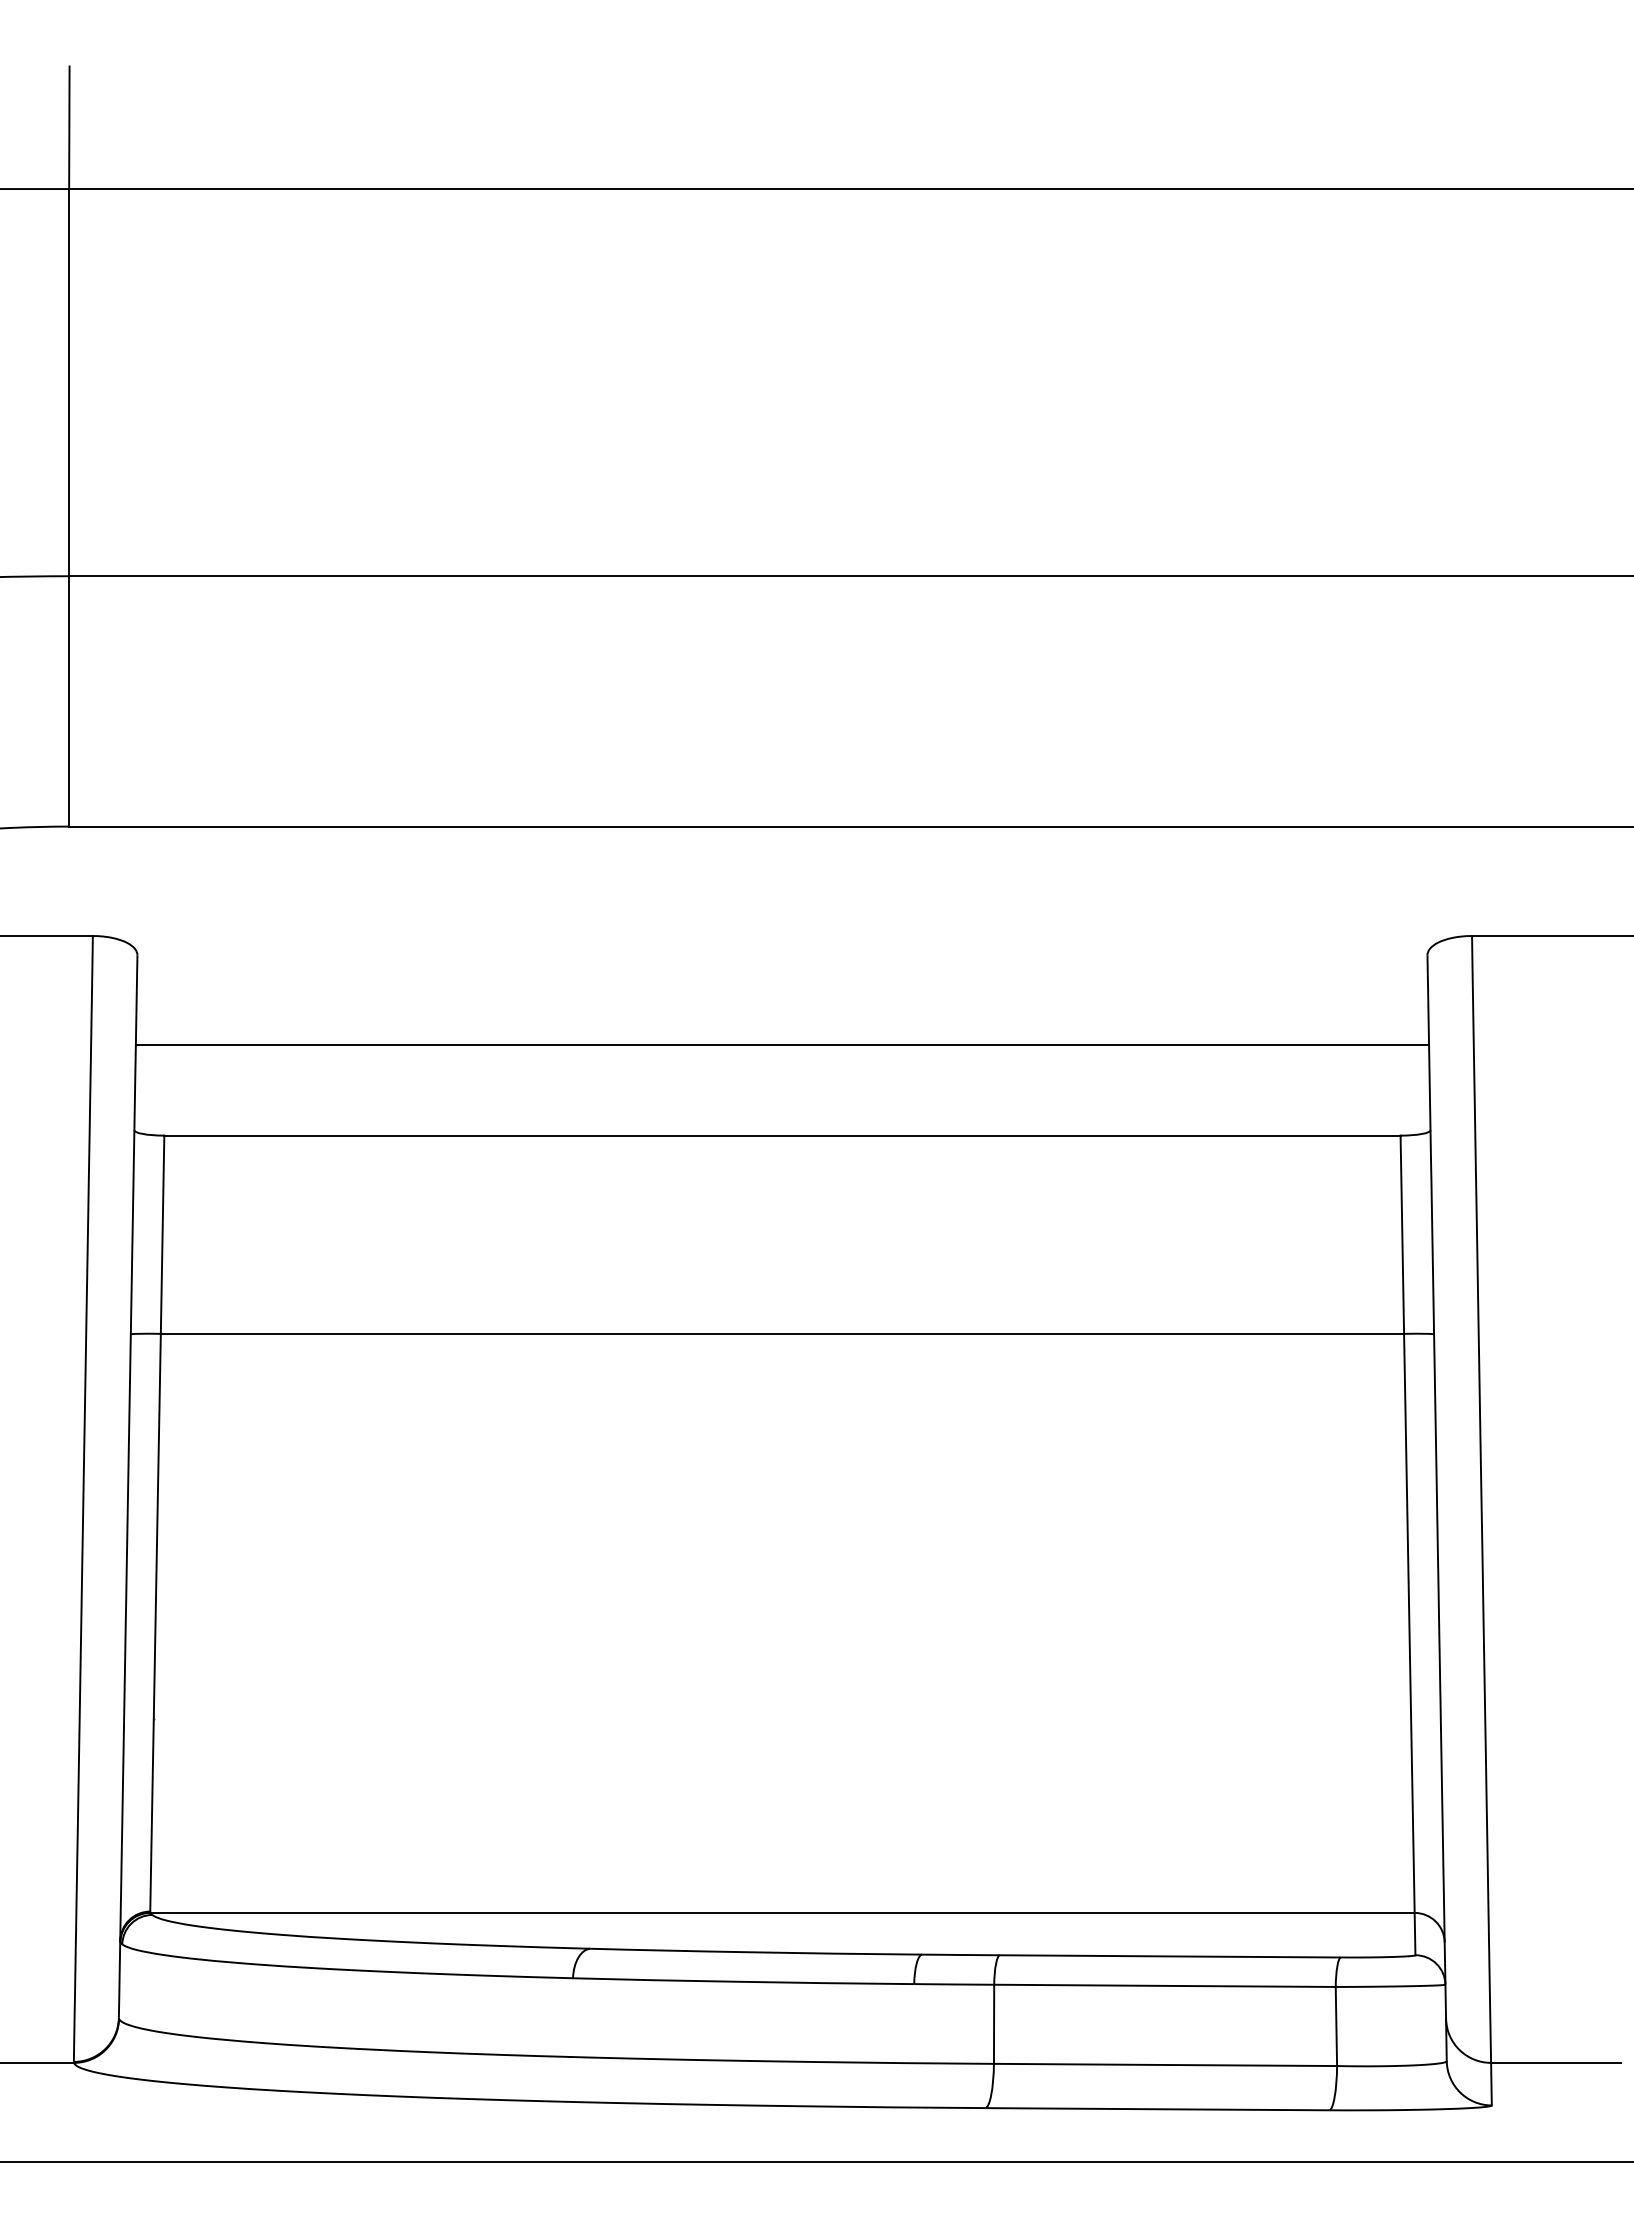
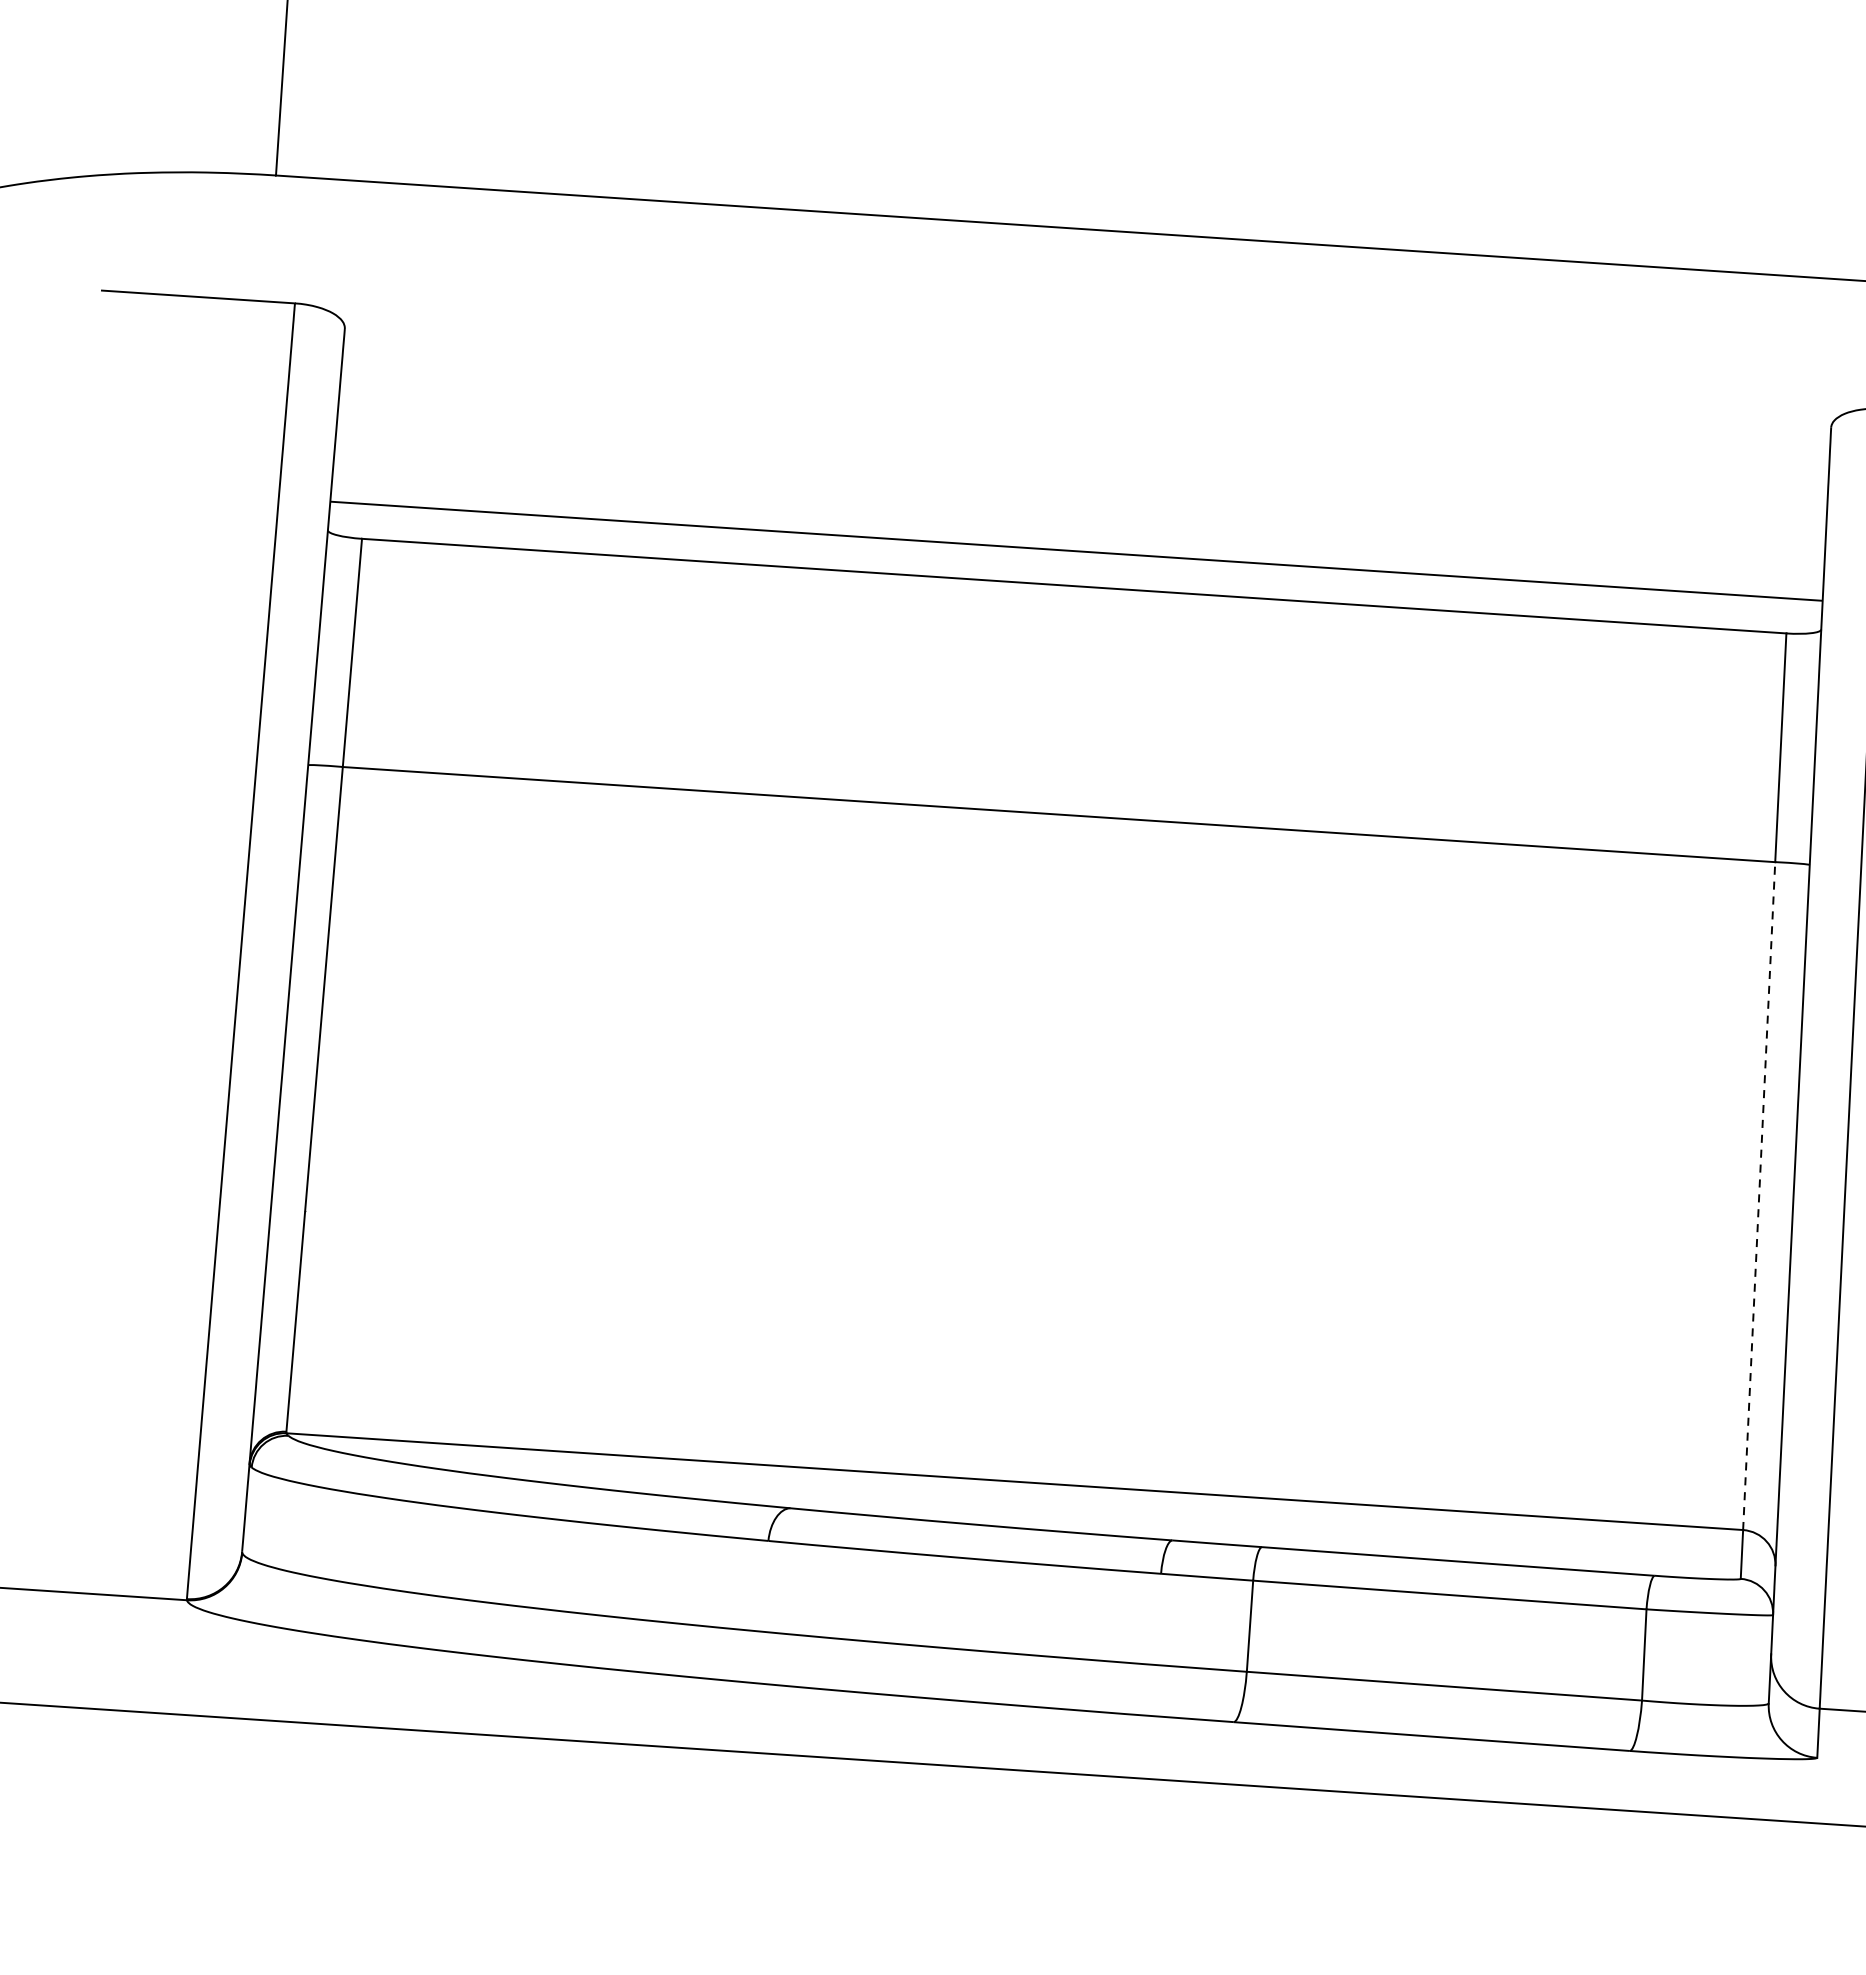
line: (782, 1045) -> (1076, 551), moved
line: (1409, 1623) -> (1759, 1196), solid -> dashed

